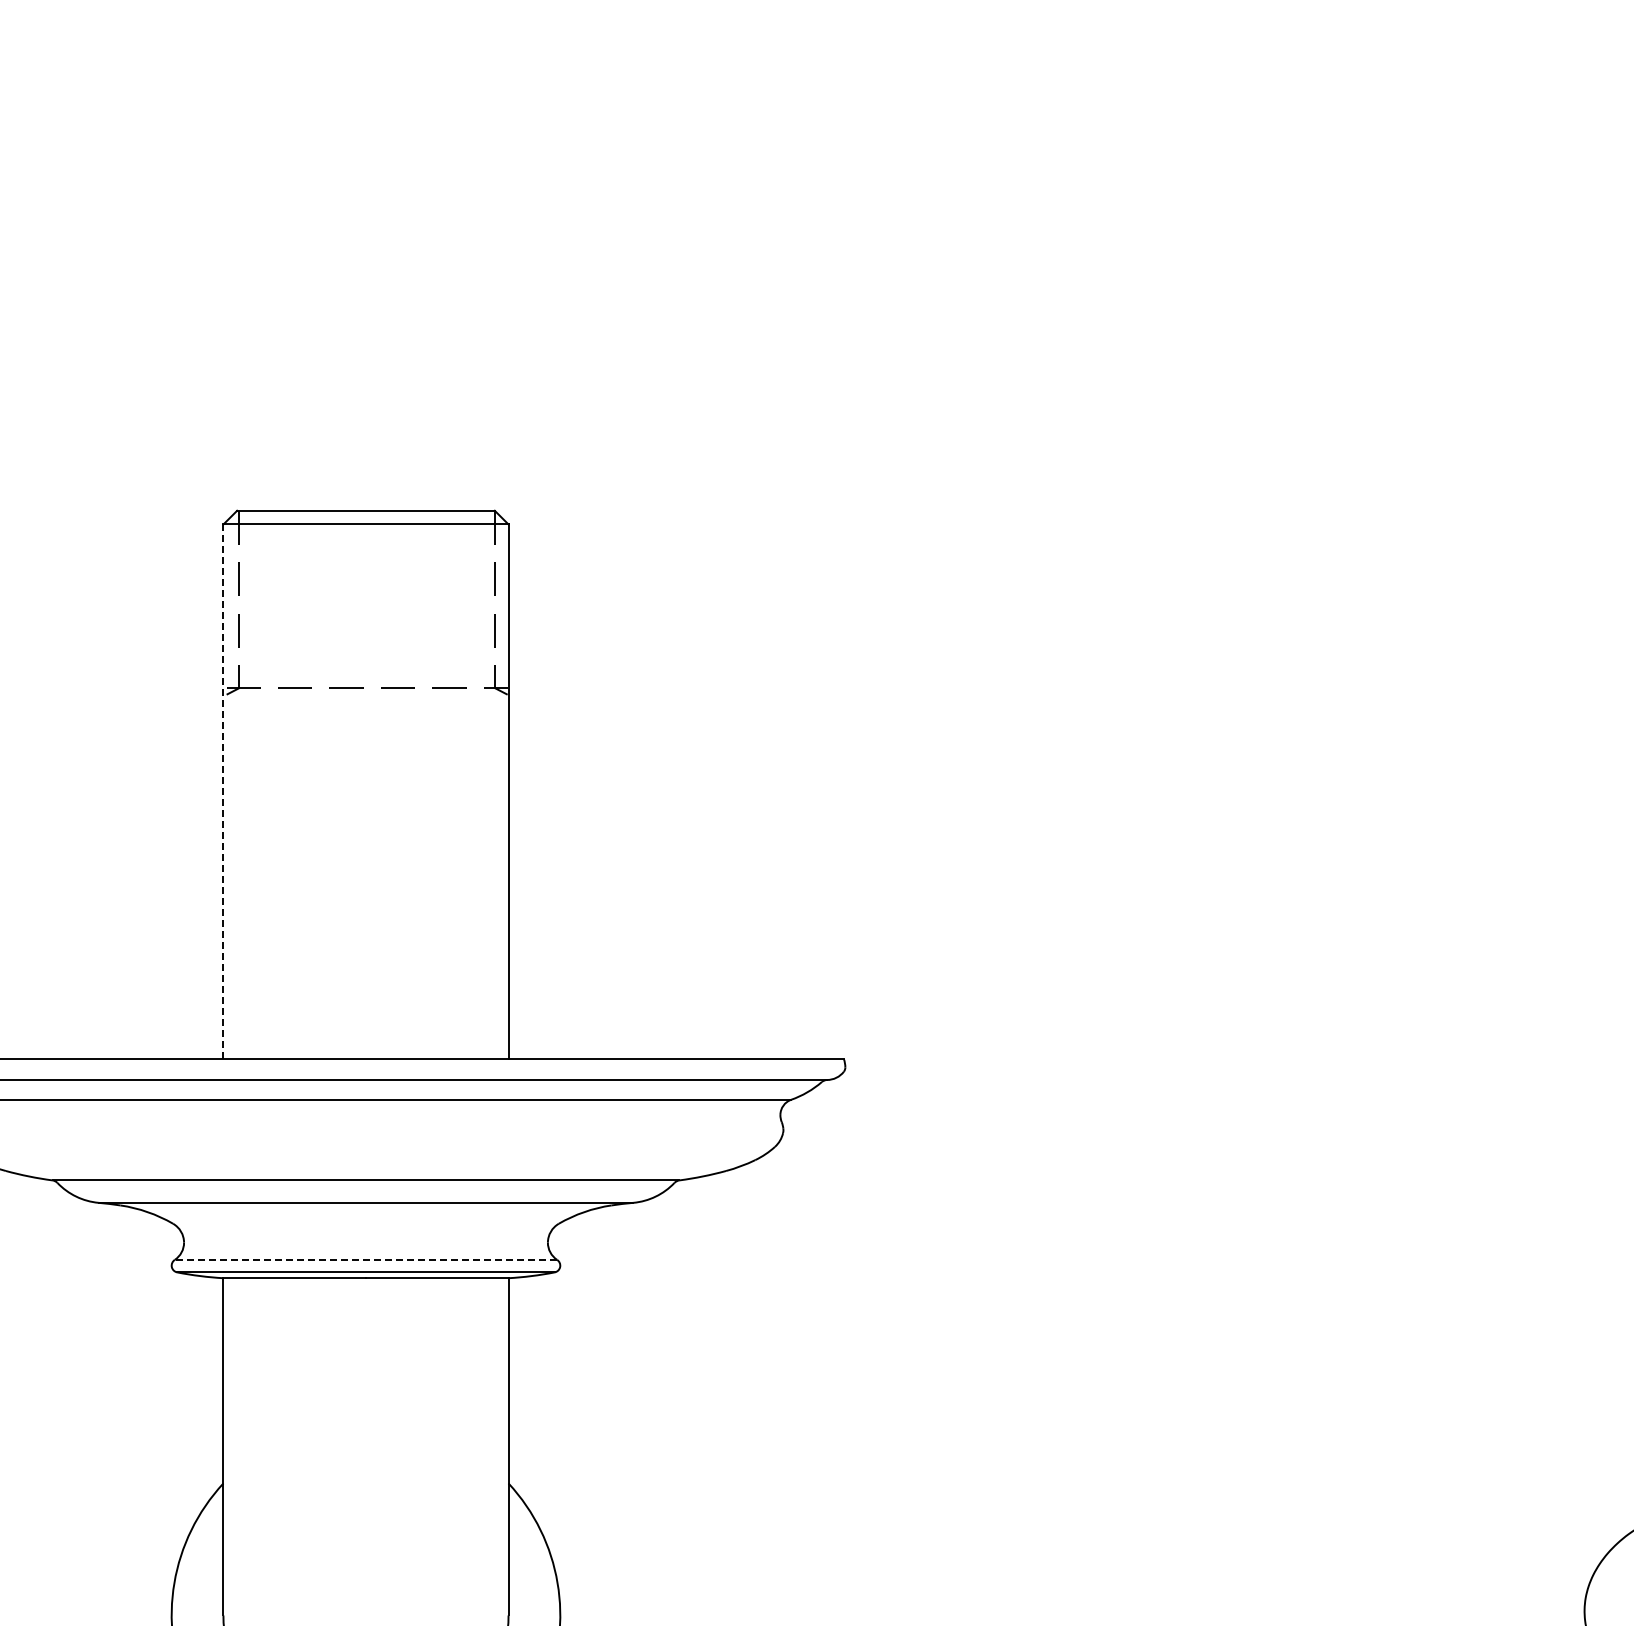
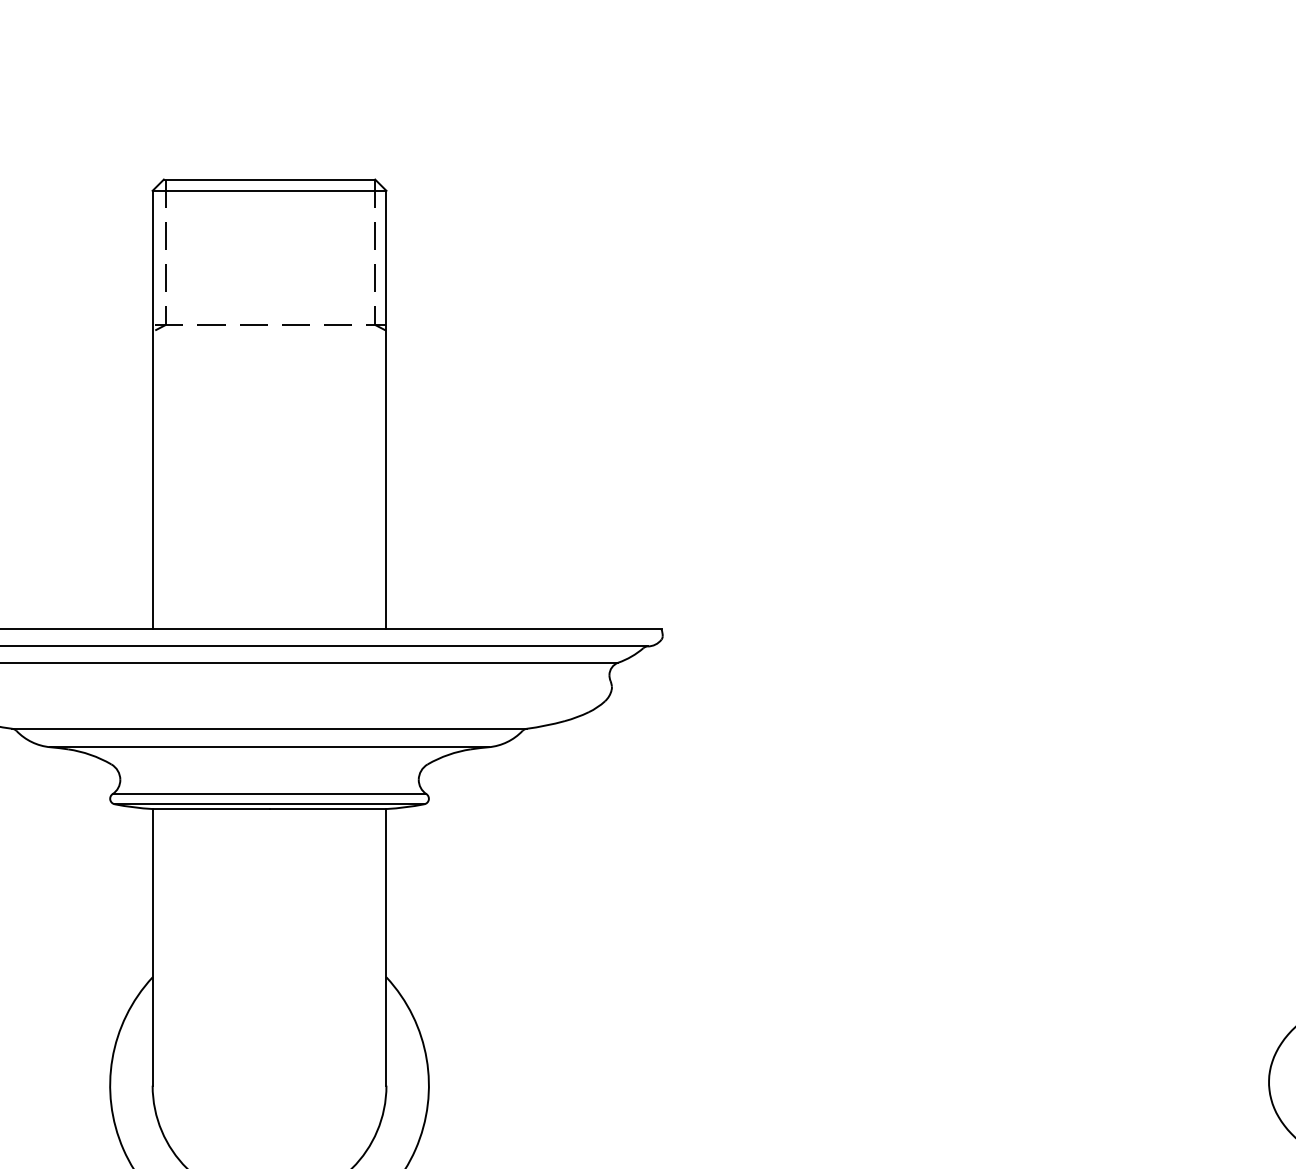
line: (223, 792) -> (152, 410), dashed -> solid
line: (365, 1259) -> (269, 793), dashed -> solid

